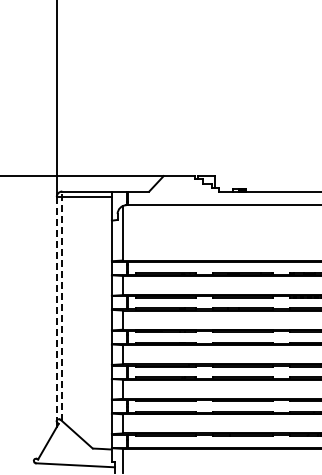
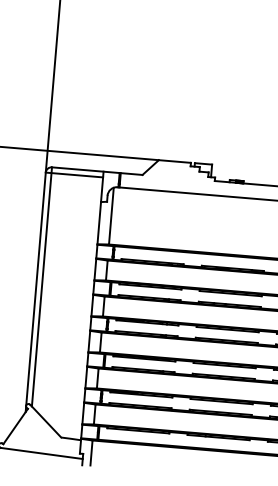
line: (62, 306) -> (42, 287), dashed -> solid
line: (56, 308) -> (35, 288), dashed -> solid

